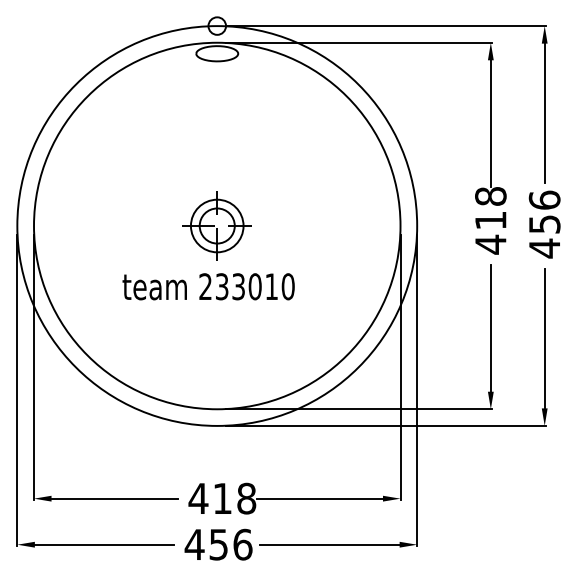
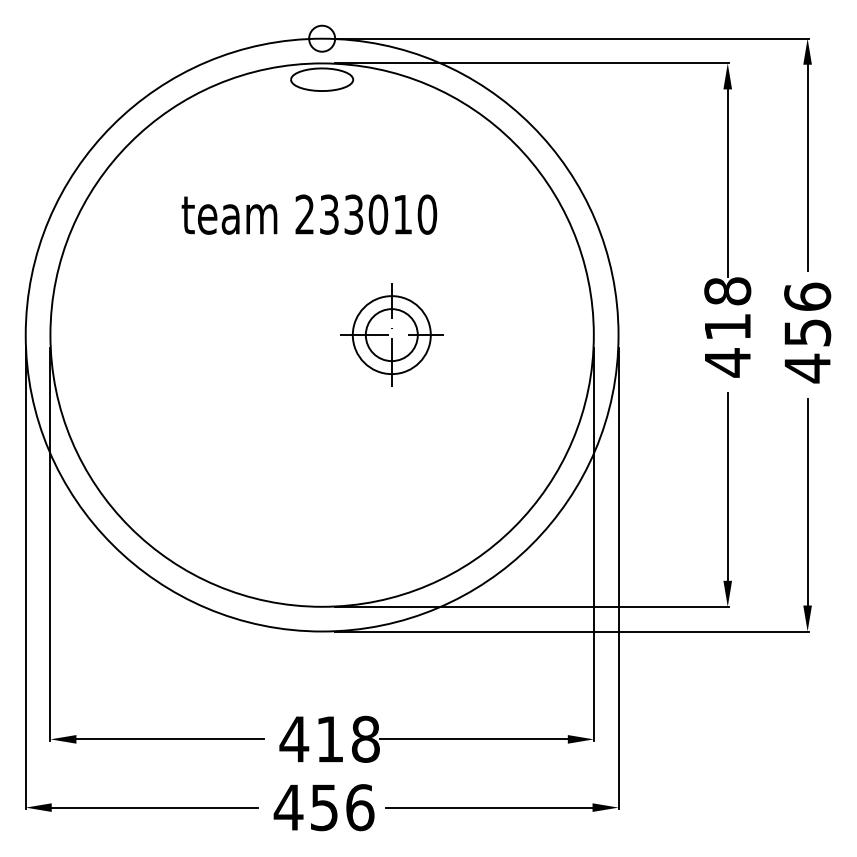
part: (216, 225) -> (390, 334), moved
text: (208, 286) -> (309, 214), moved

